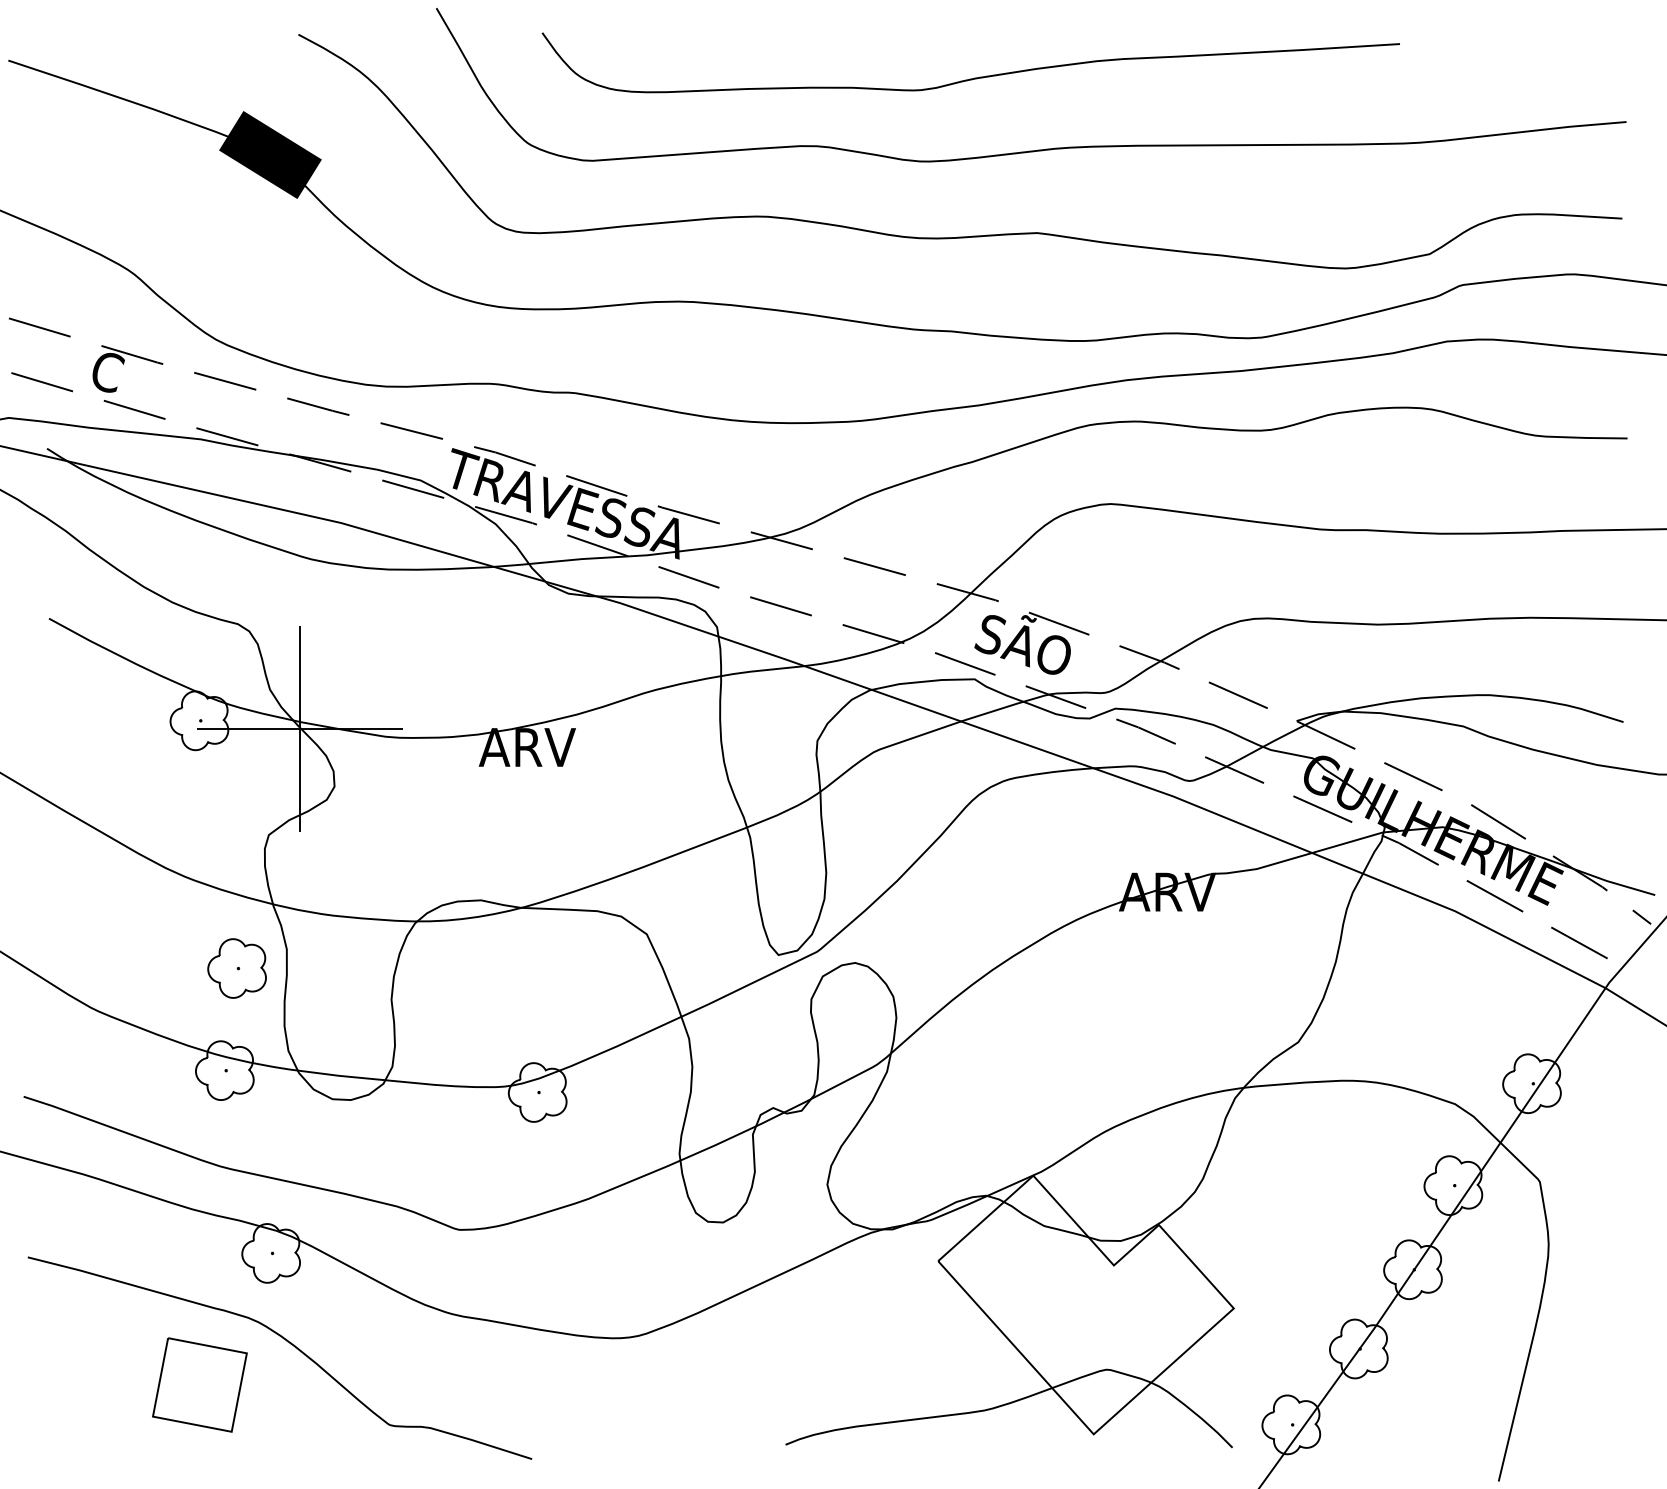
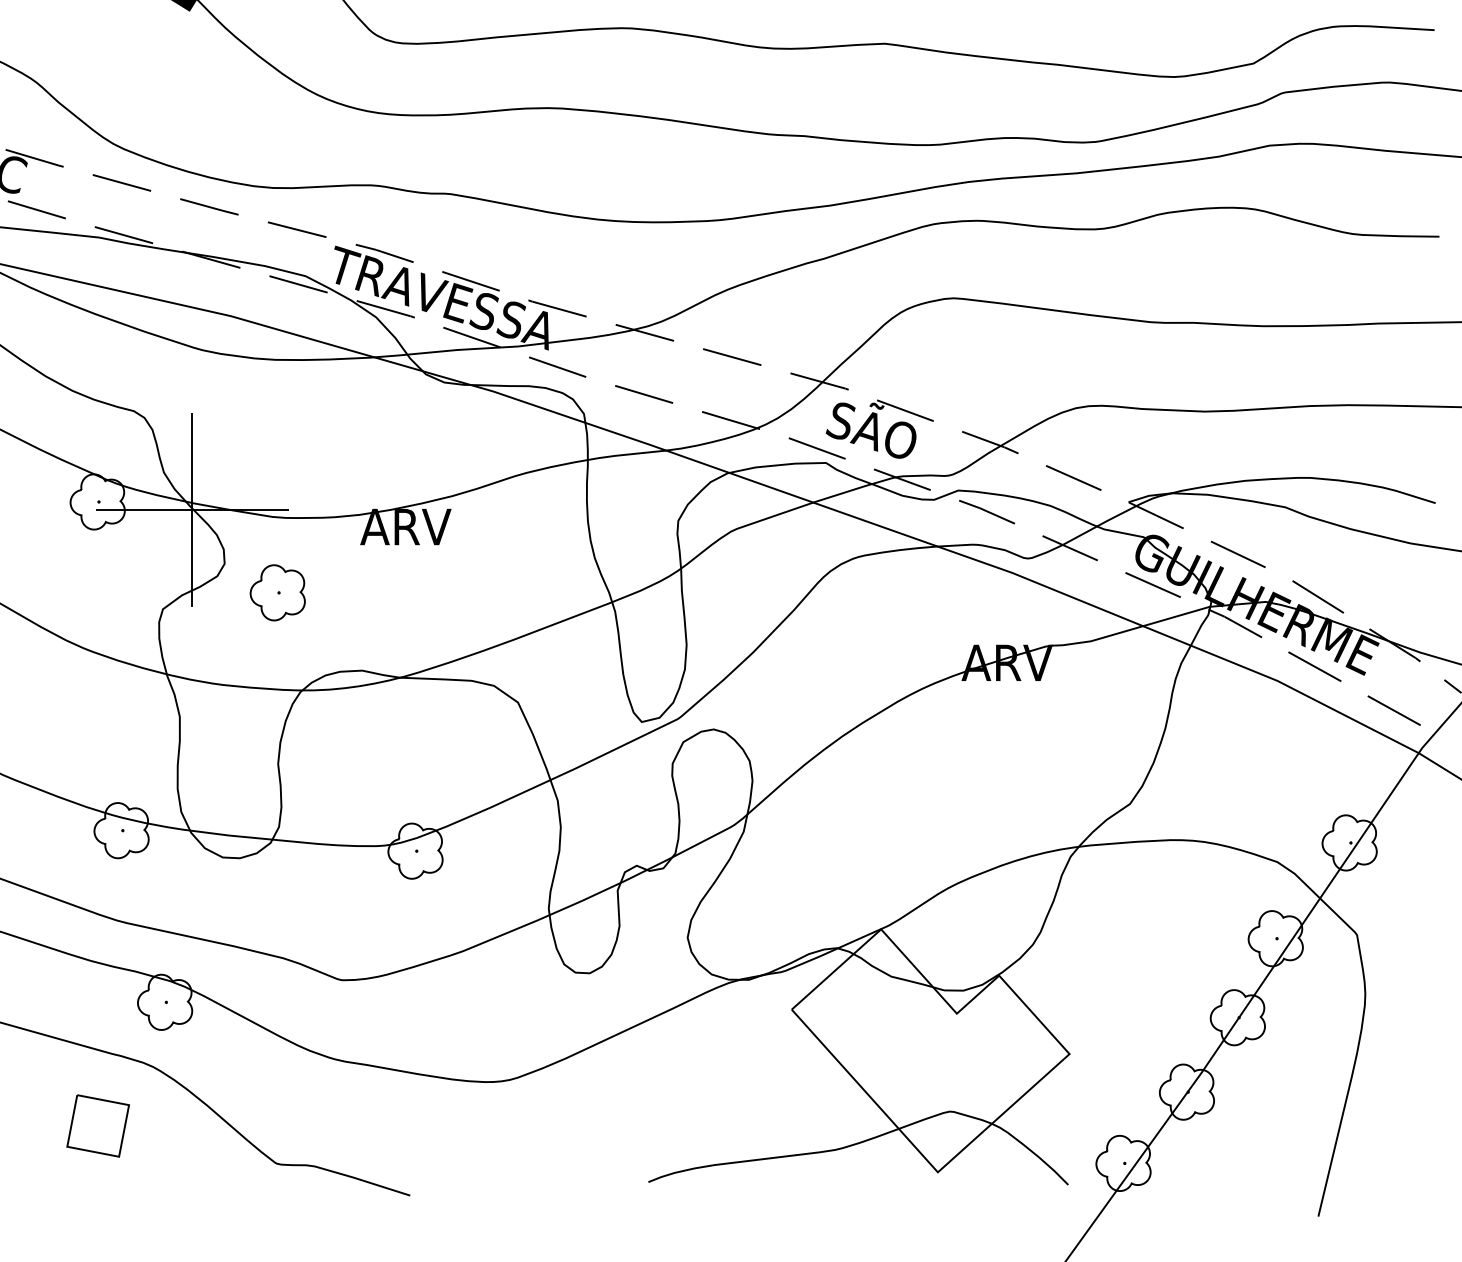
part: (236, 968) -> (277, 592), moved
part: (199, 1384) -> (97, 1125), size x0.7

